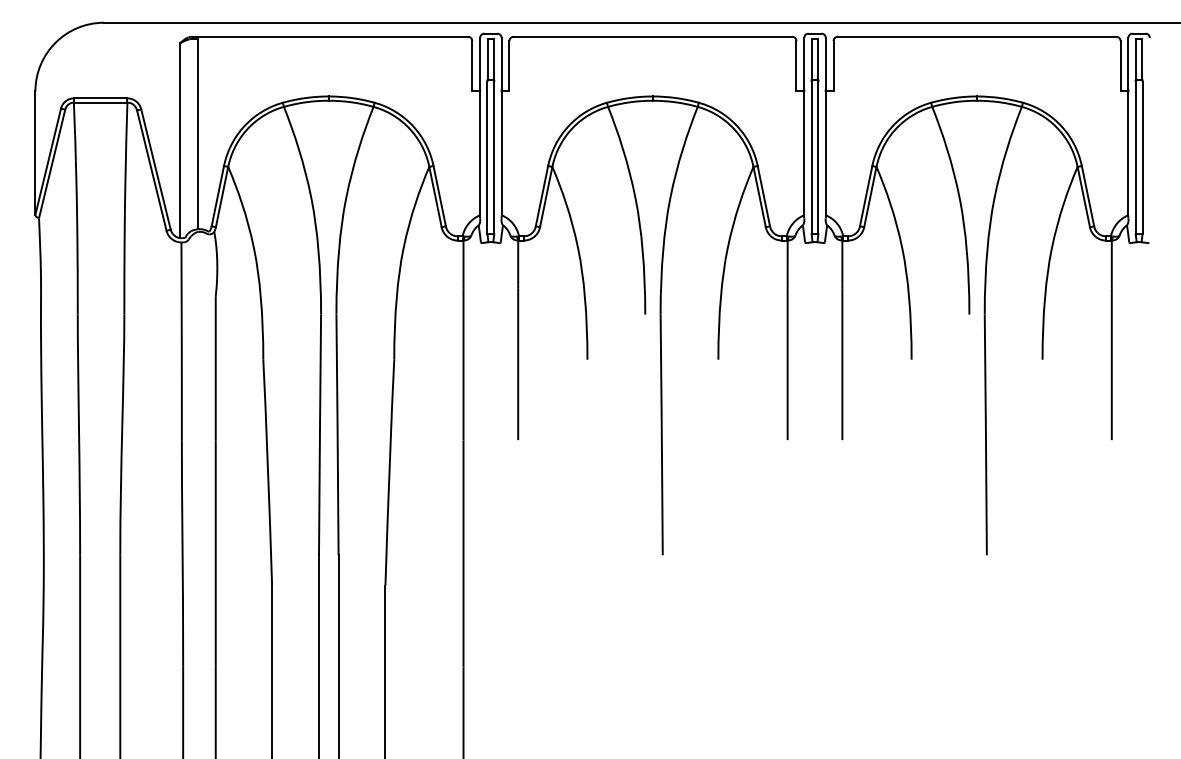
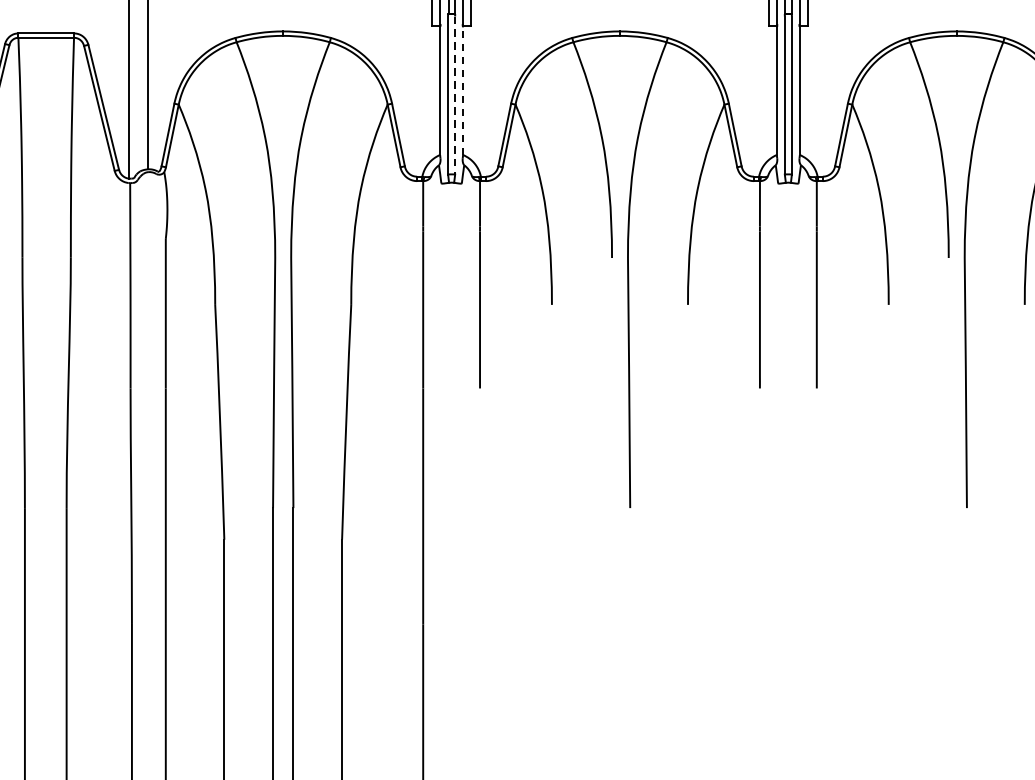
line: (501, 153) -> (462, 90), solid -> dashed
line: (494, 158) -> (455, 95), solid -> dashed

